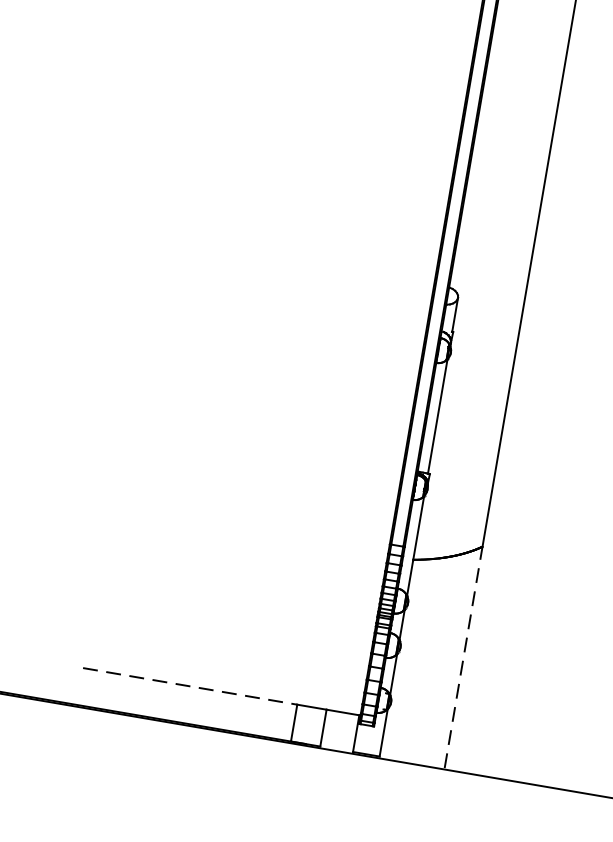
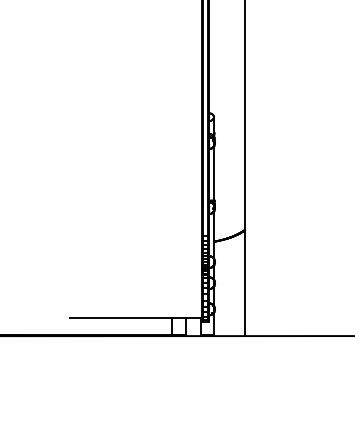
line: (462, 656) -> (244, 282), dashed -> solid
line: (189, 685) -> (120, 317), dashed -> solid

